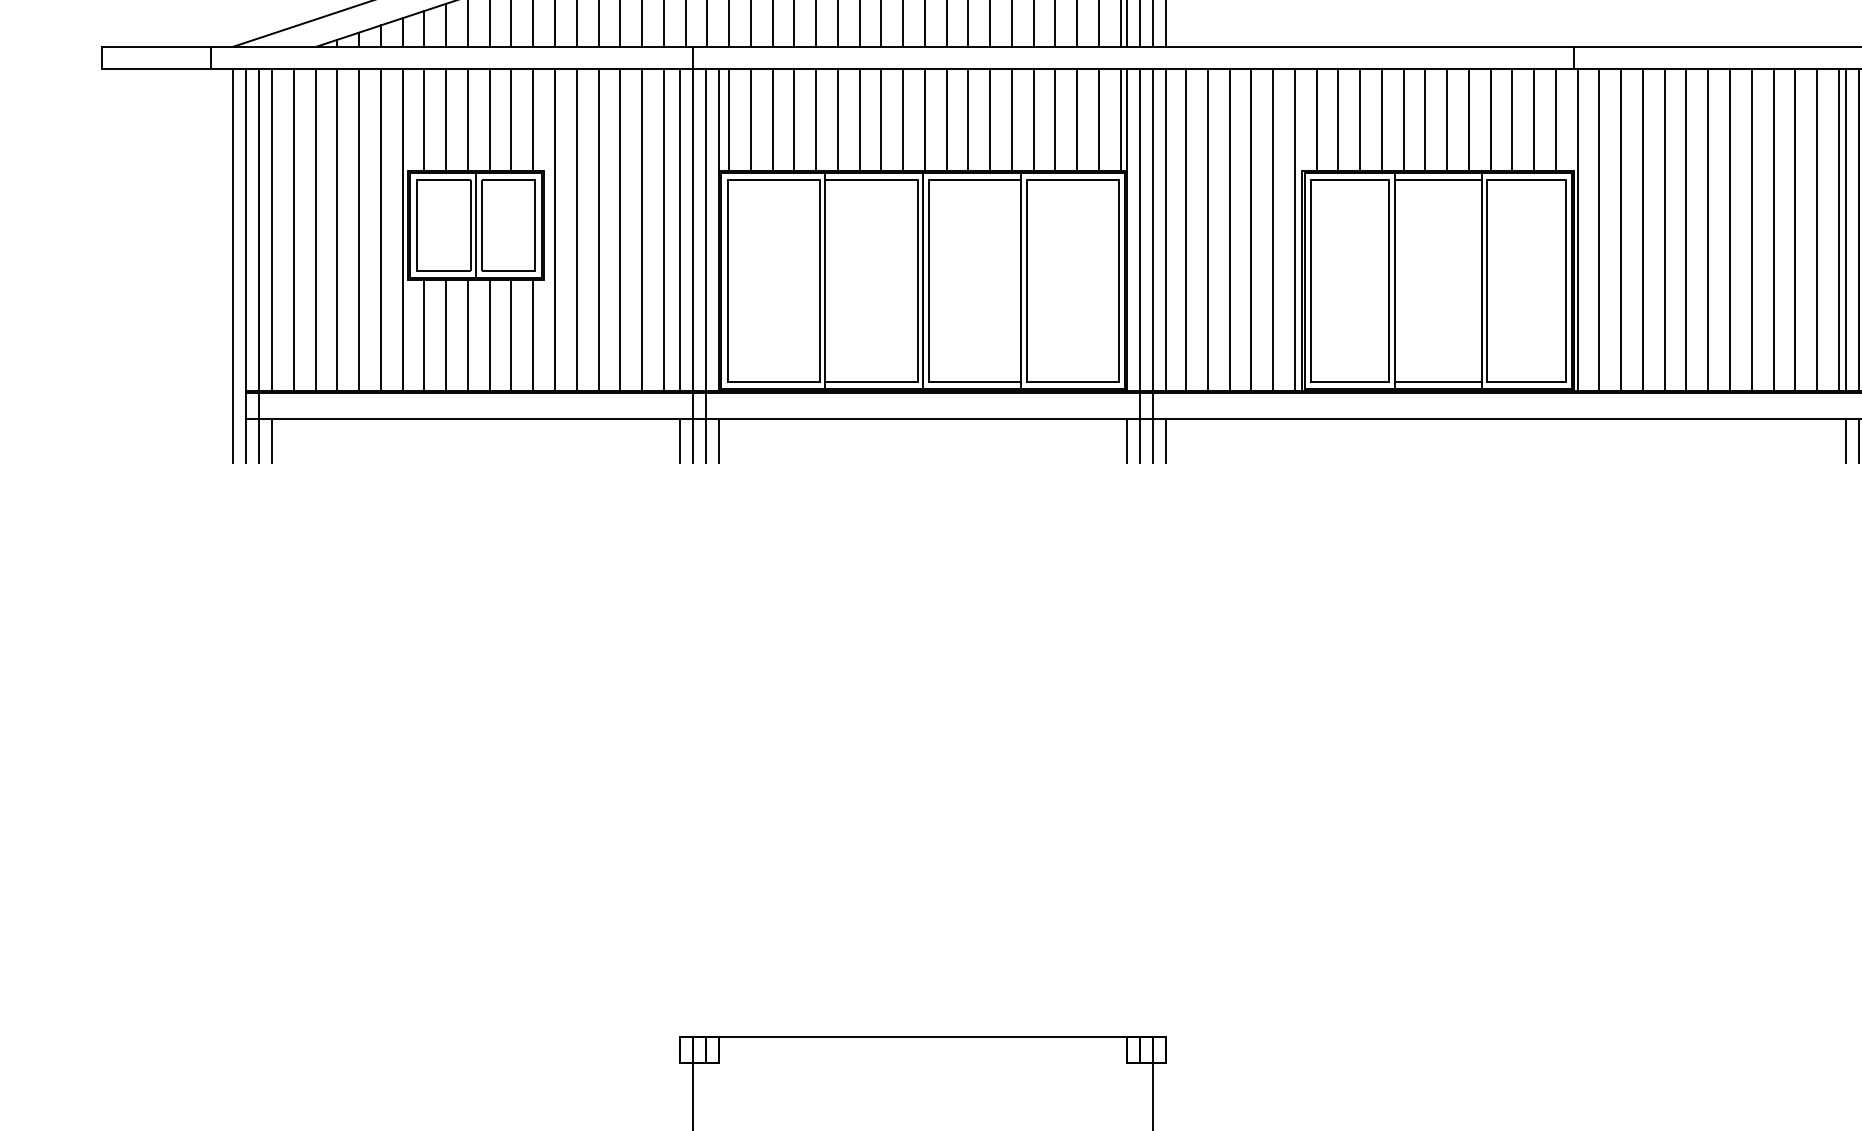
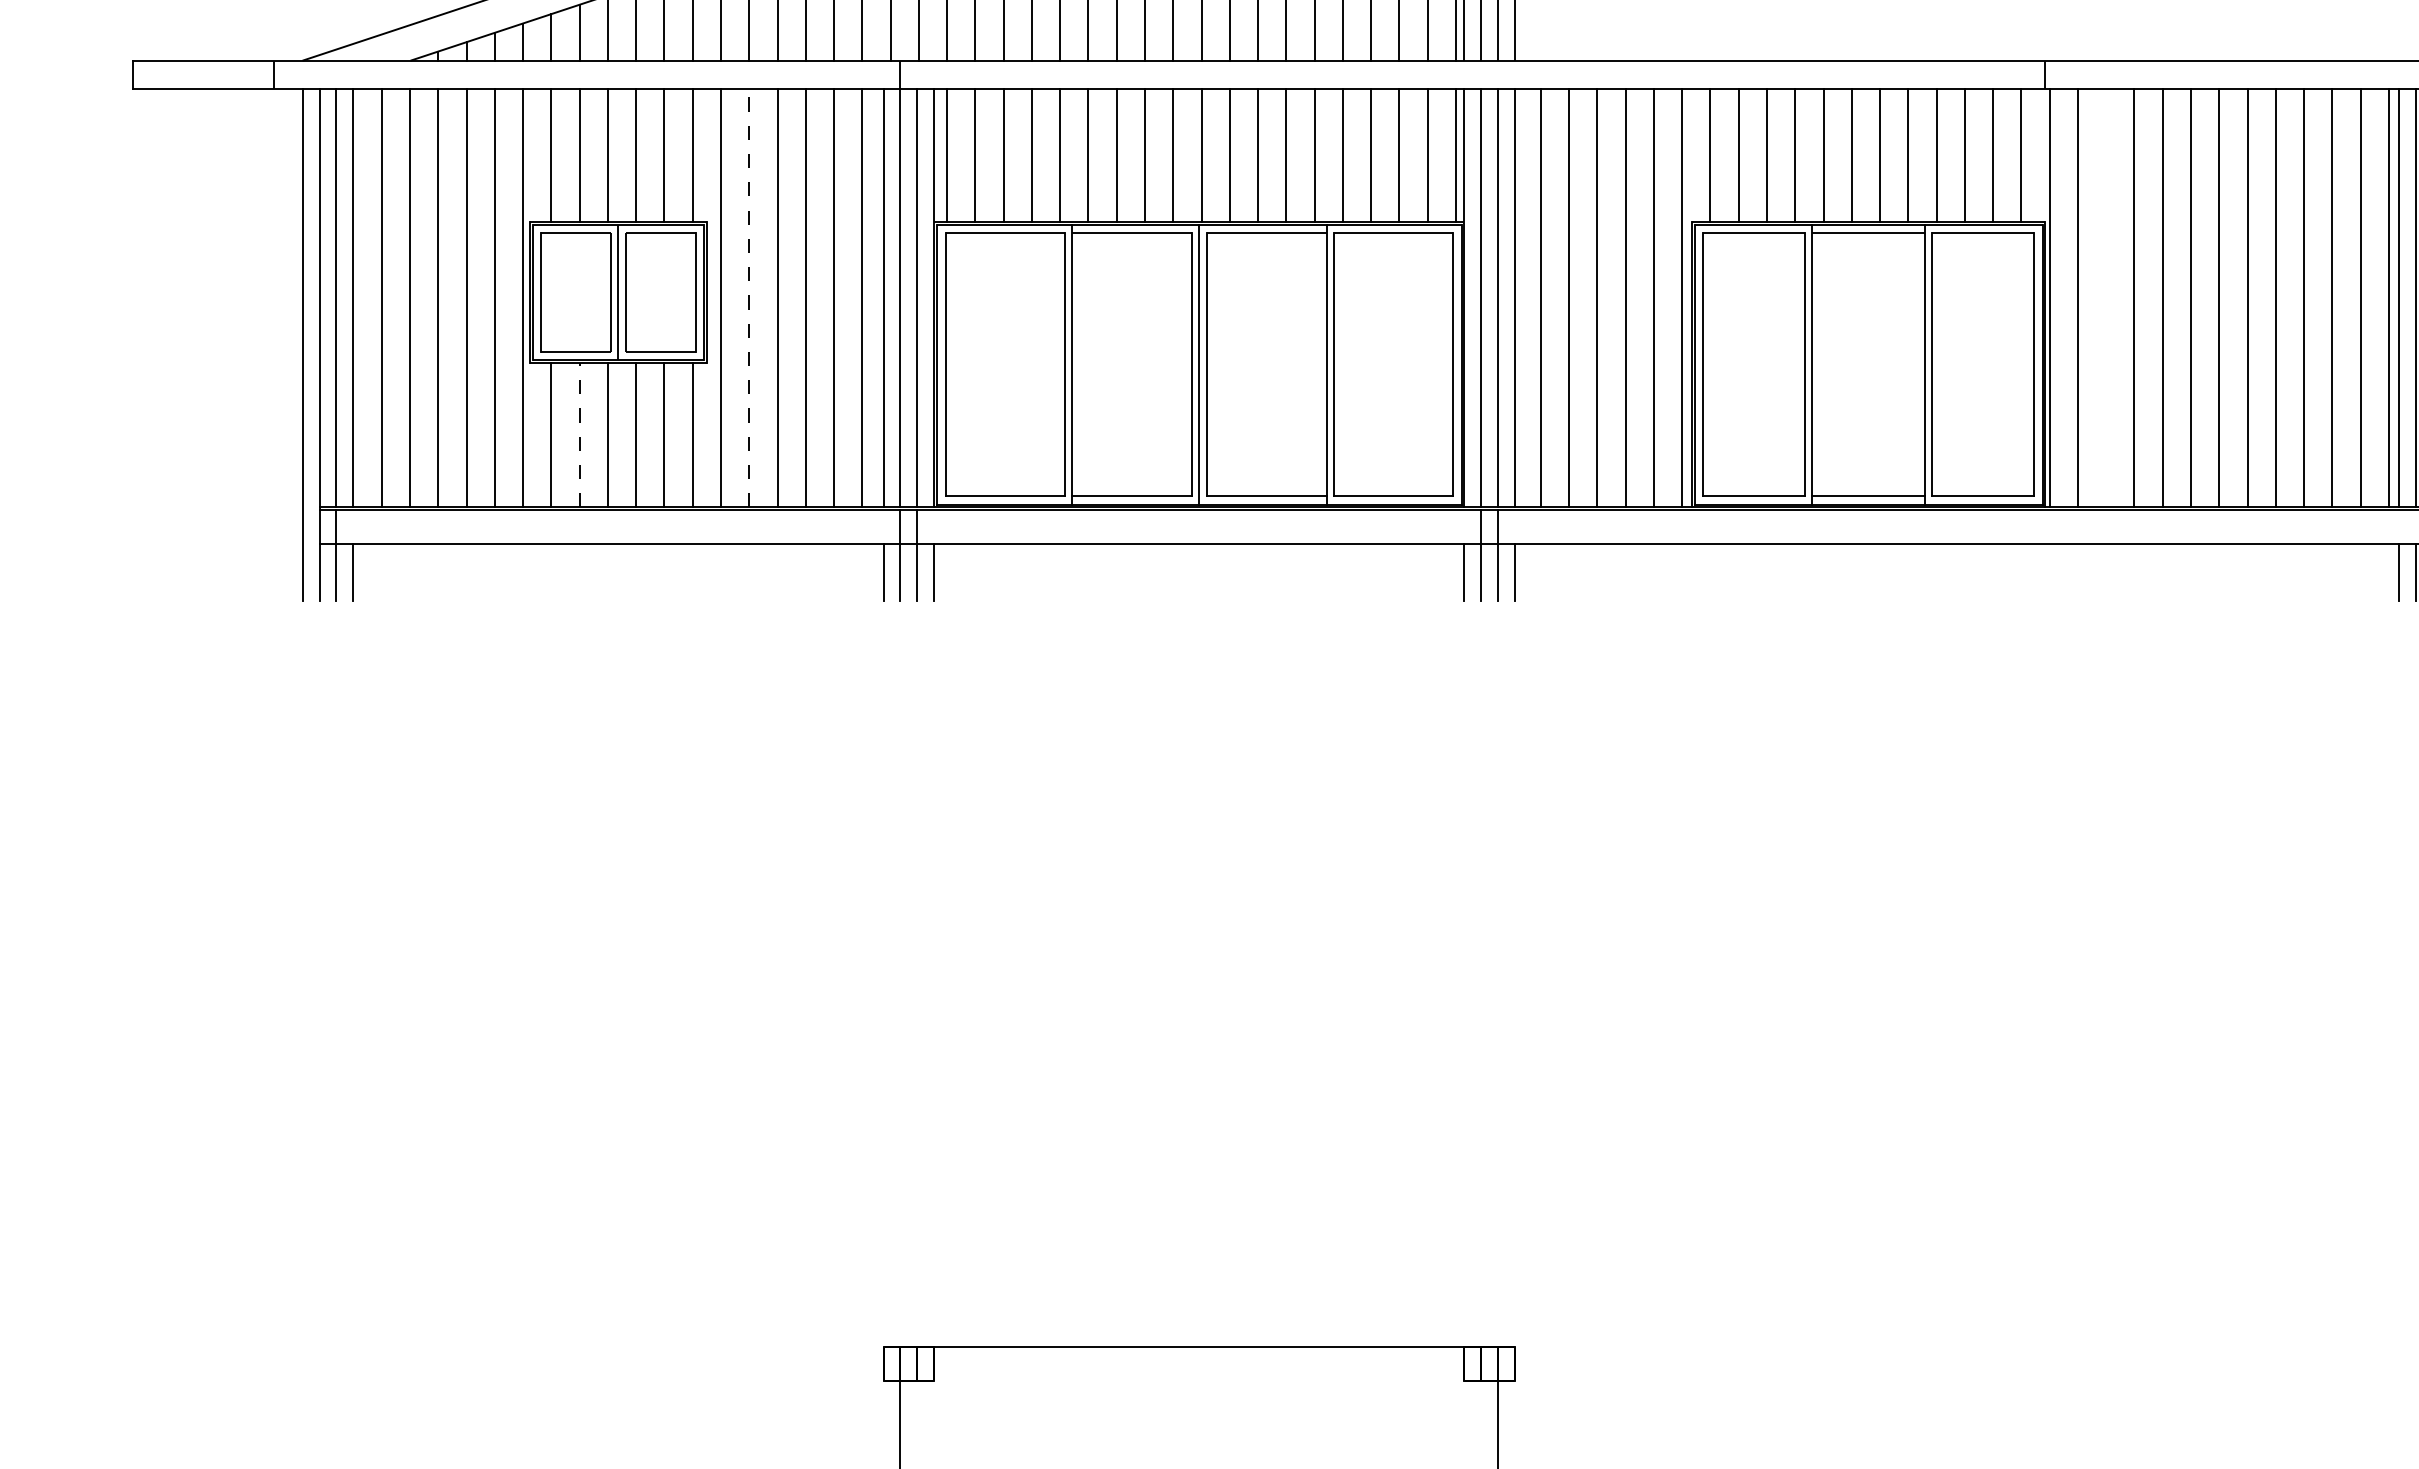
line: (576, 229) -> (749, 297), solid -> dashed
line: (1621, 229) -> (2106, 297), removed
line: (446, 334) -> (579, 434), solid -> dashed

